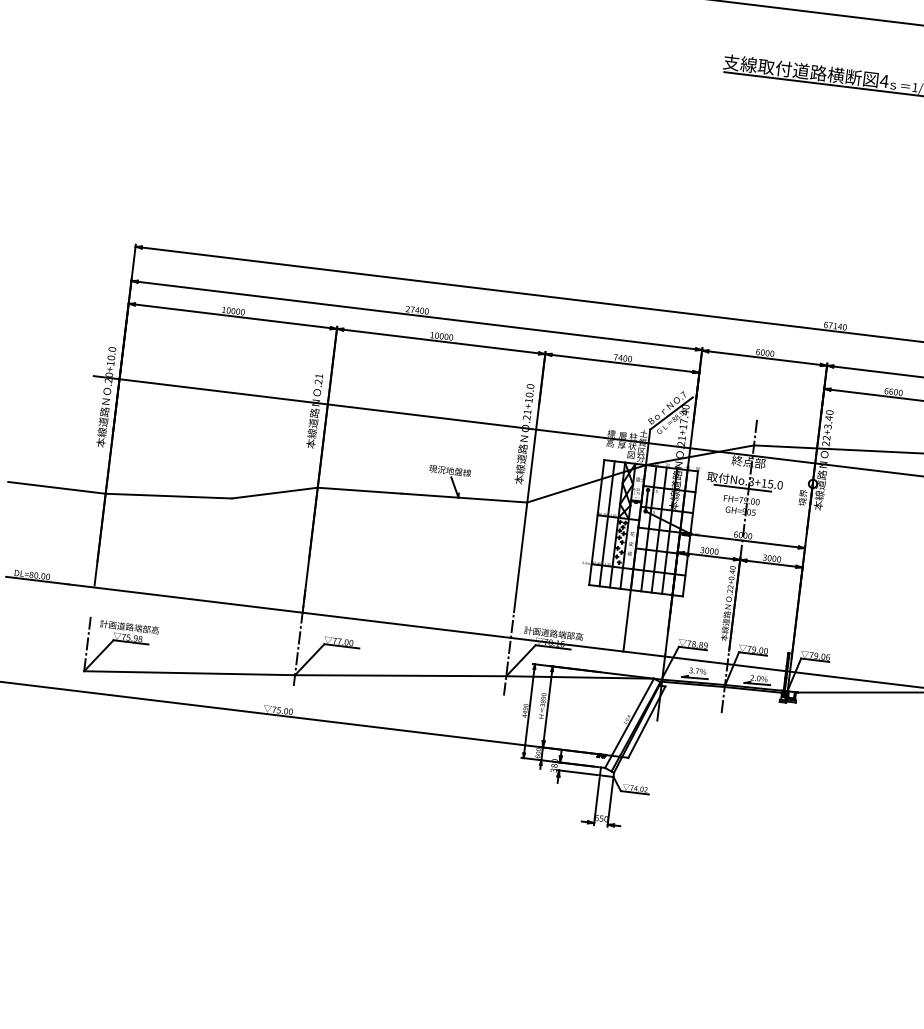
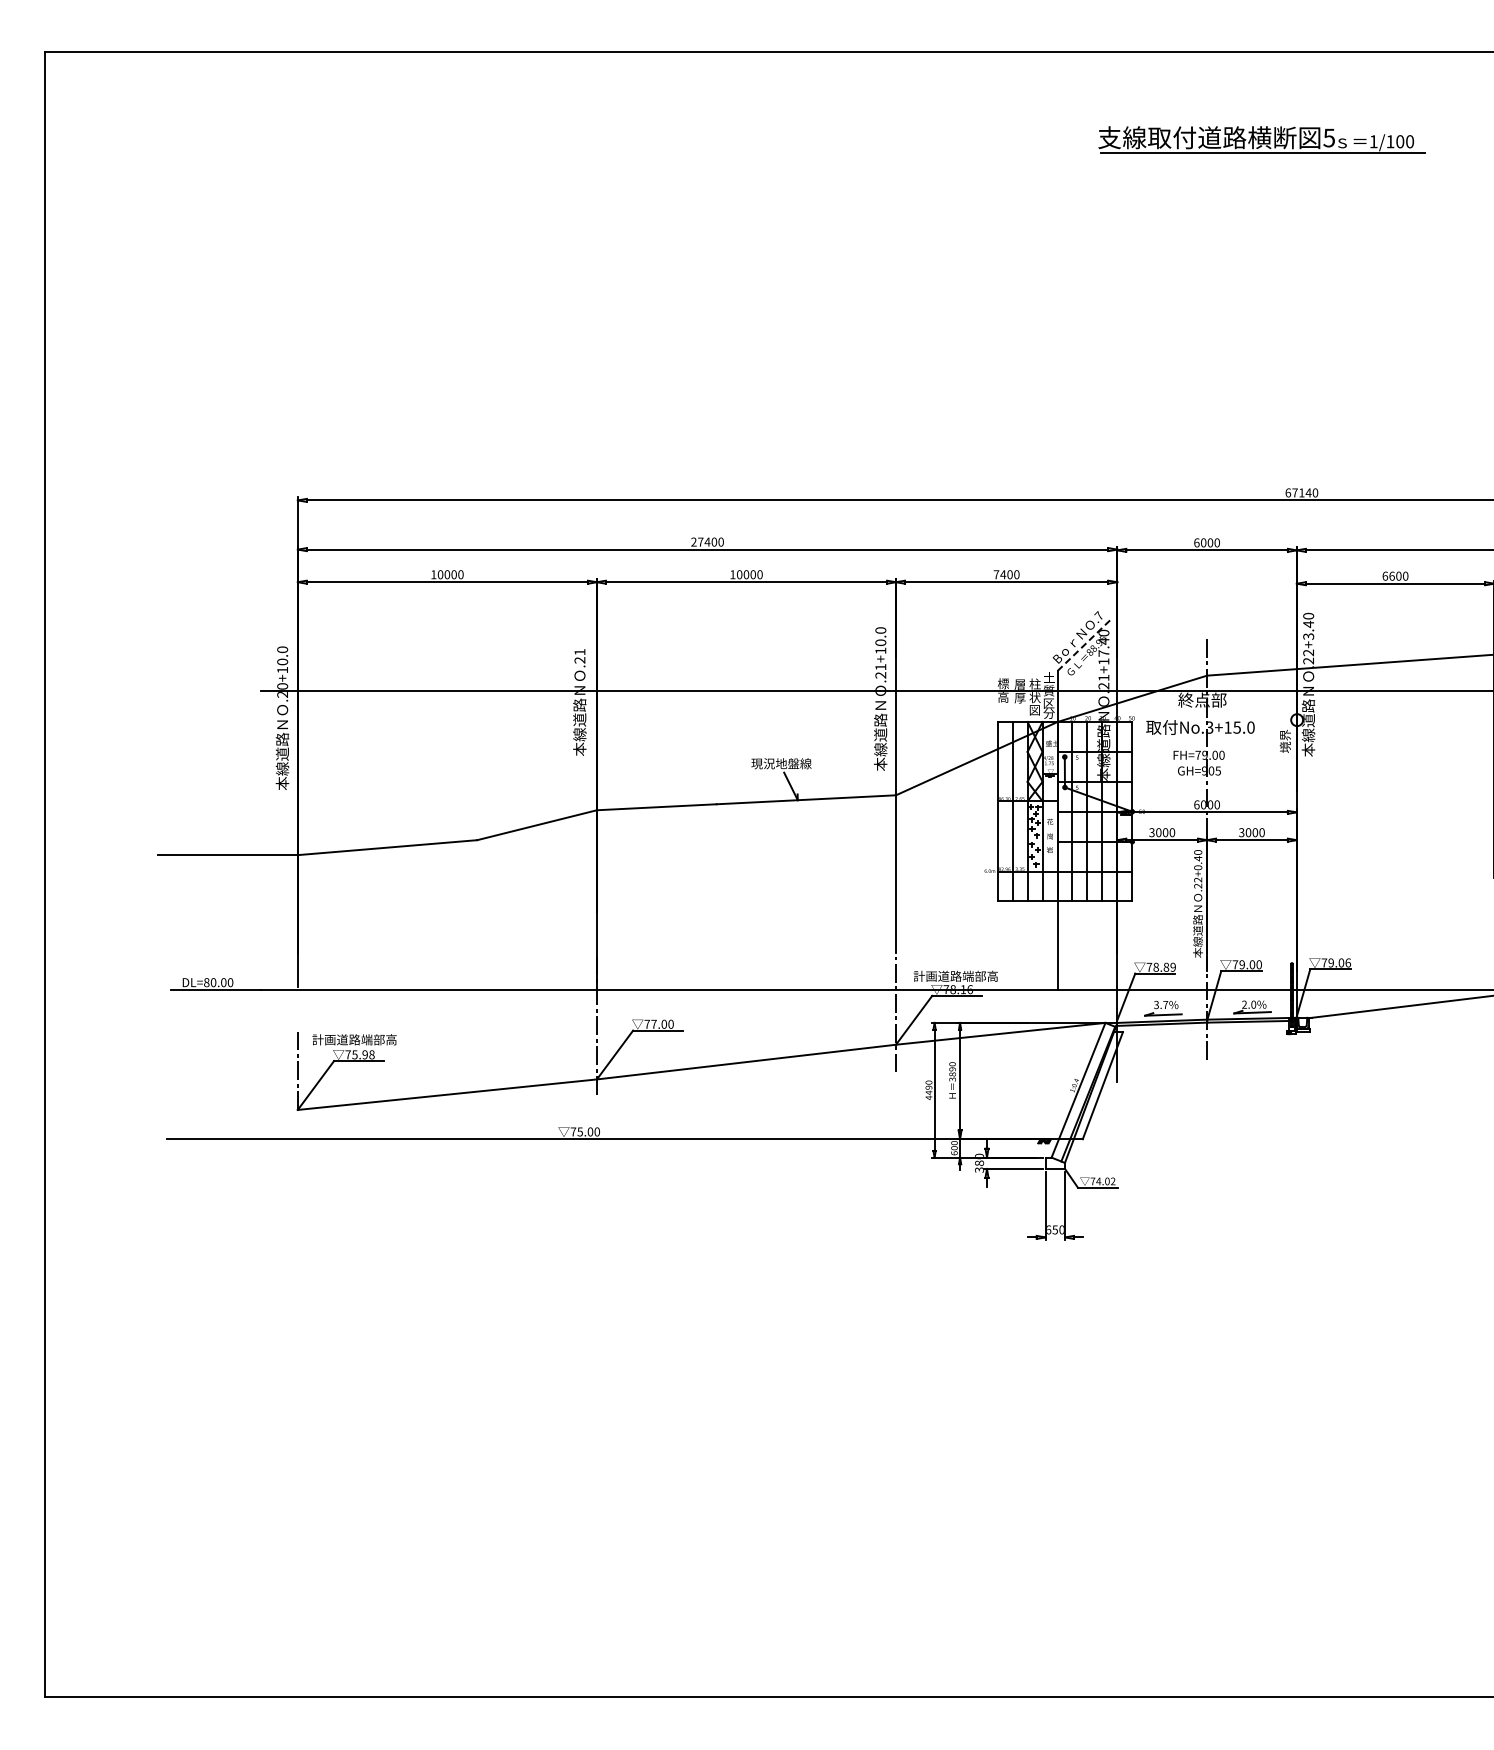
text: (884, 80) -> (1329, 137), 4 -> 5
line: (671, 413) -> (1085, 644), solid -> dashed
line: (742, 488) -> (1198, 738), removed

